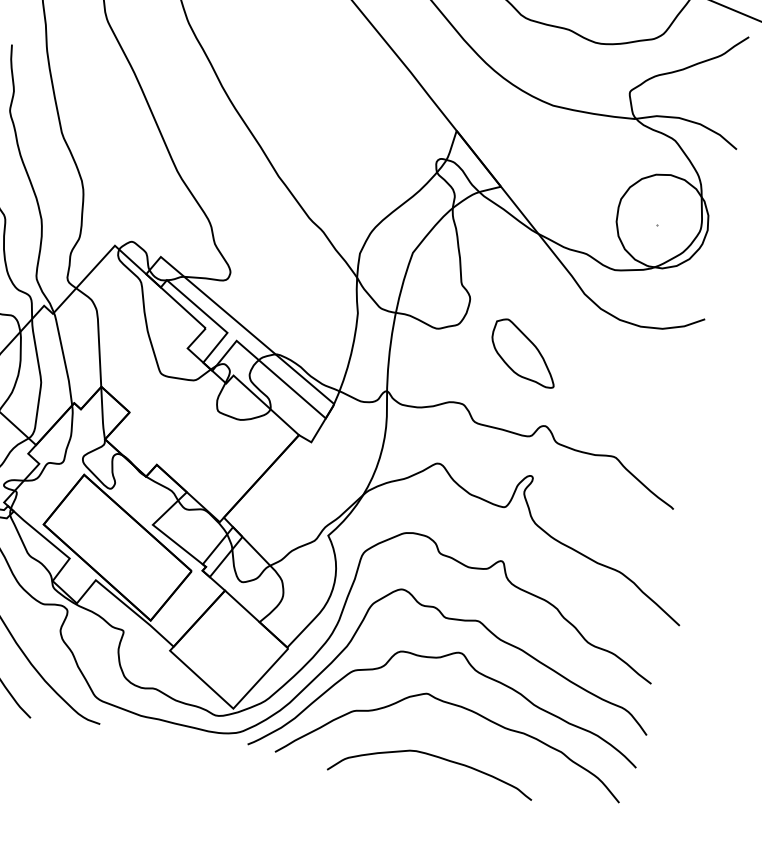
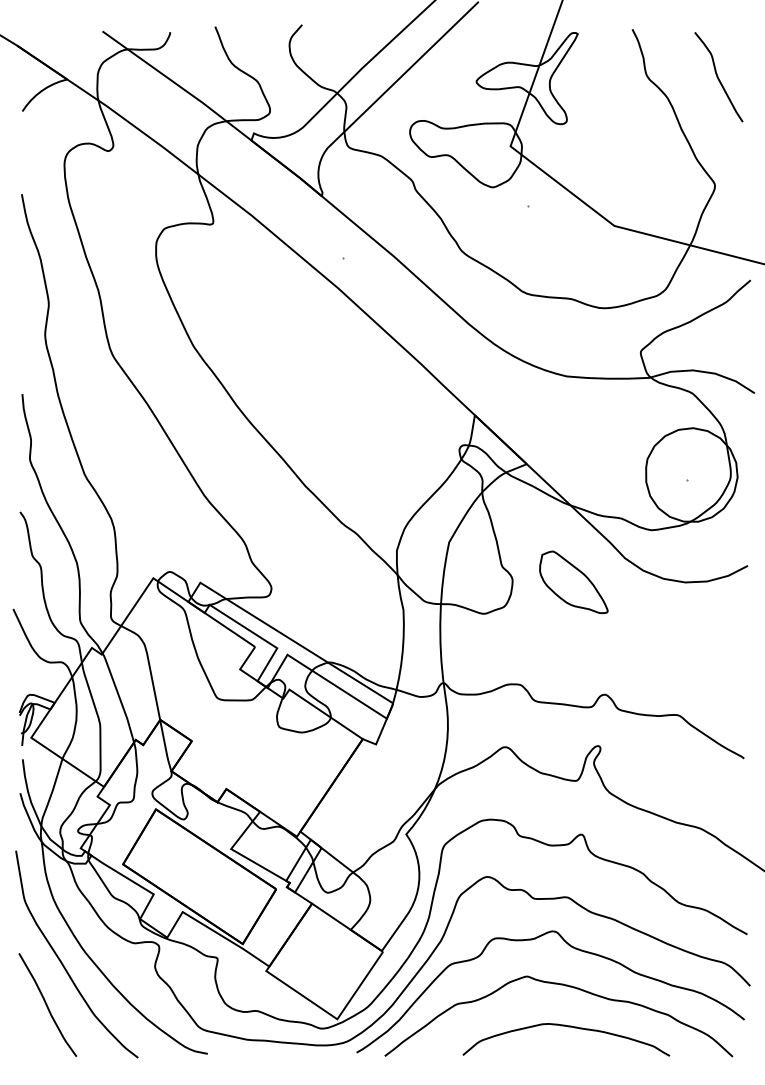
part: (524, 352) -> (573, 581), moved
curve: (435, 757) -> (568, 1027), moved

